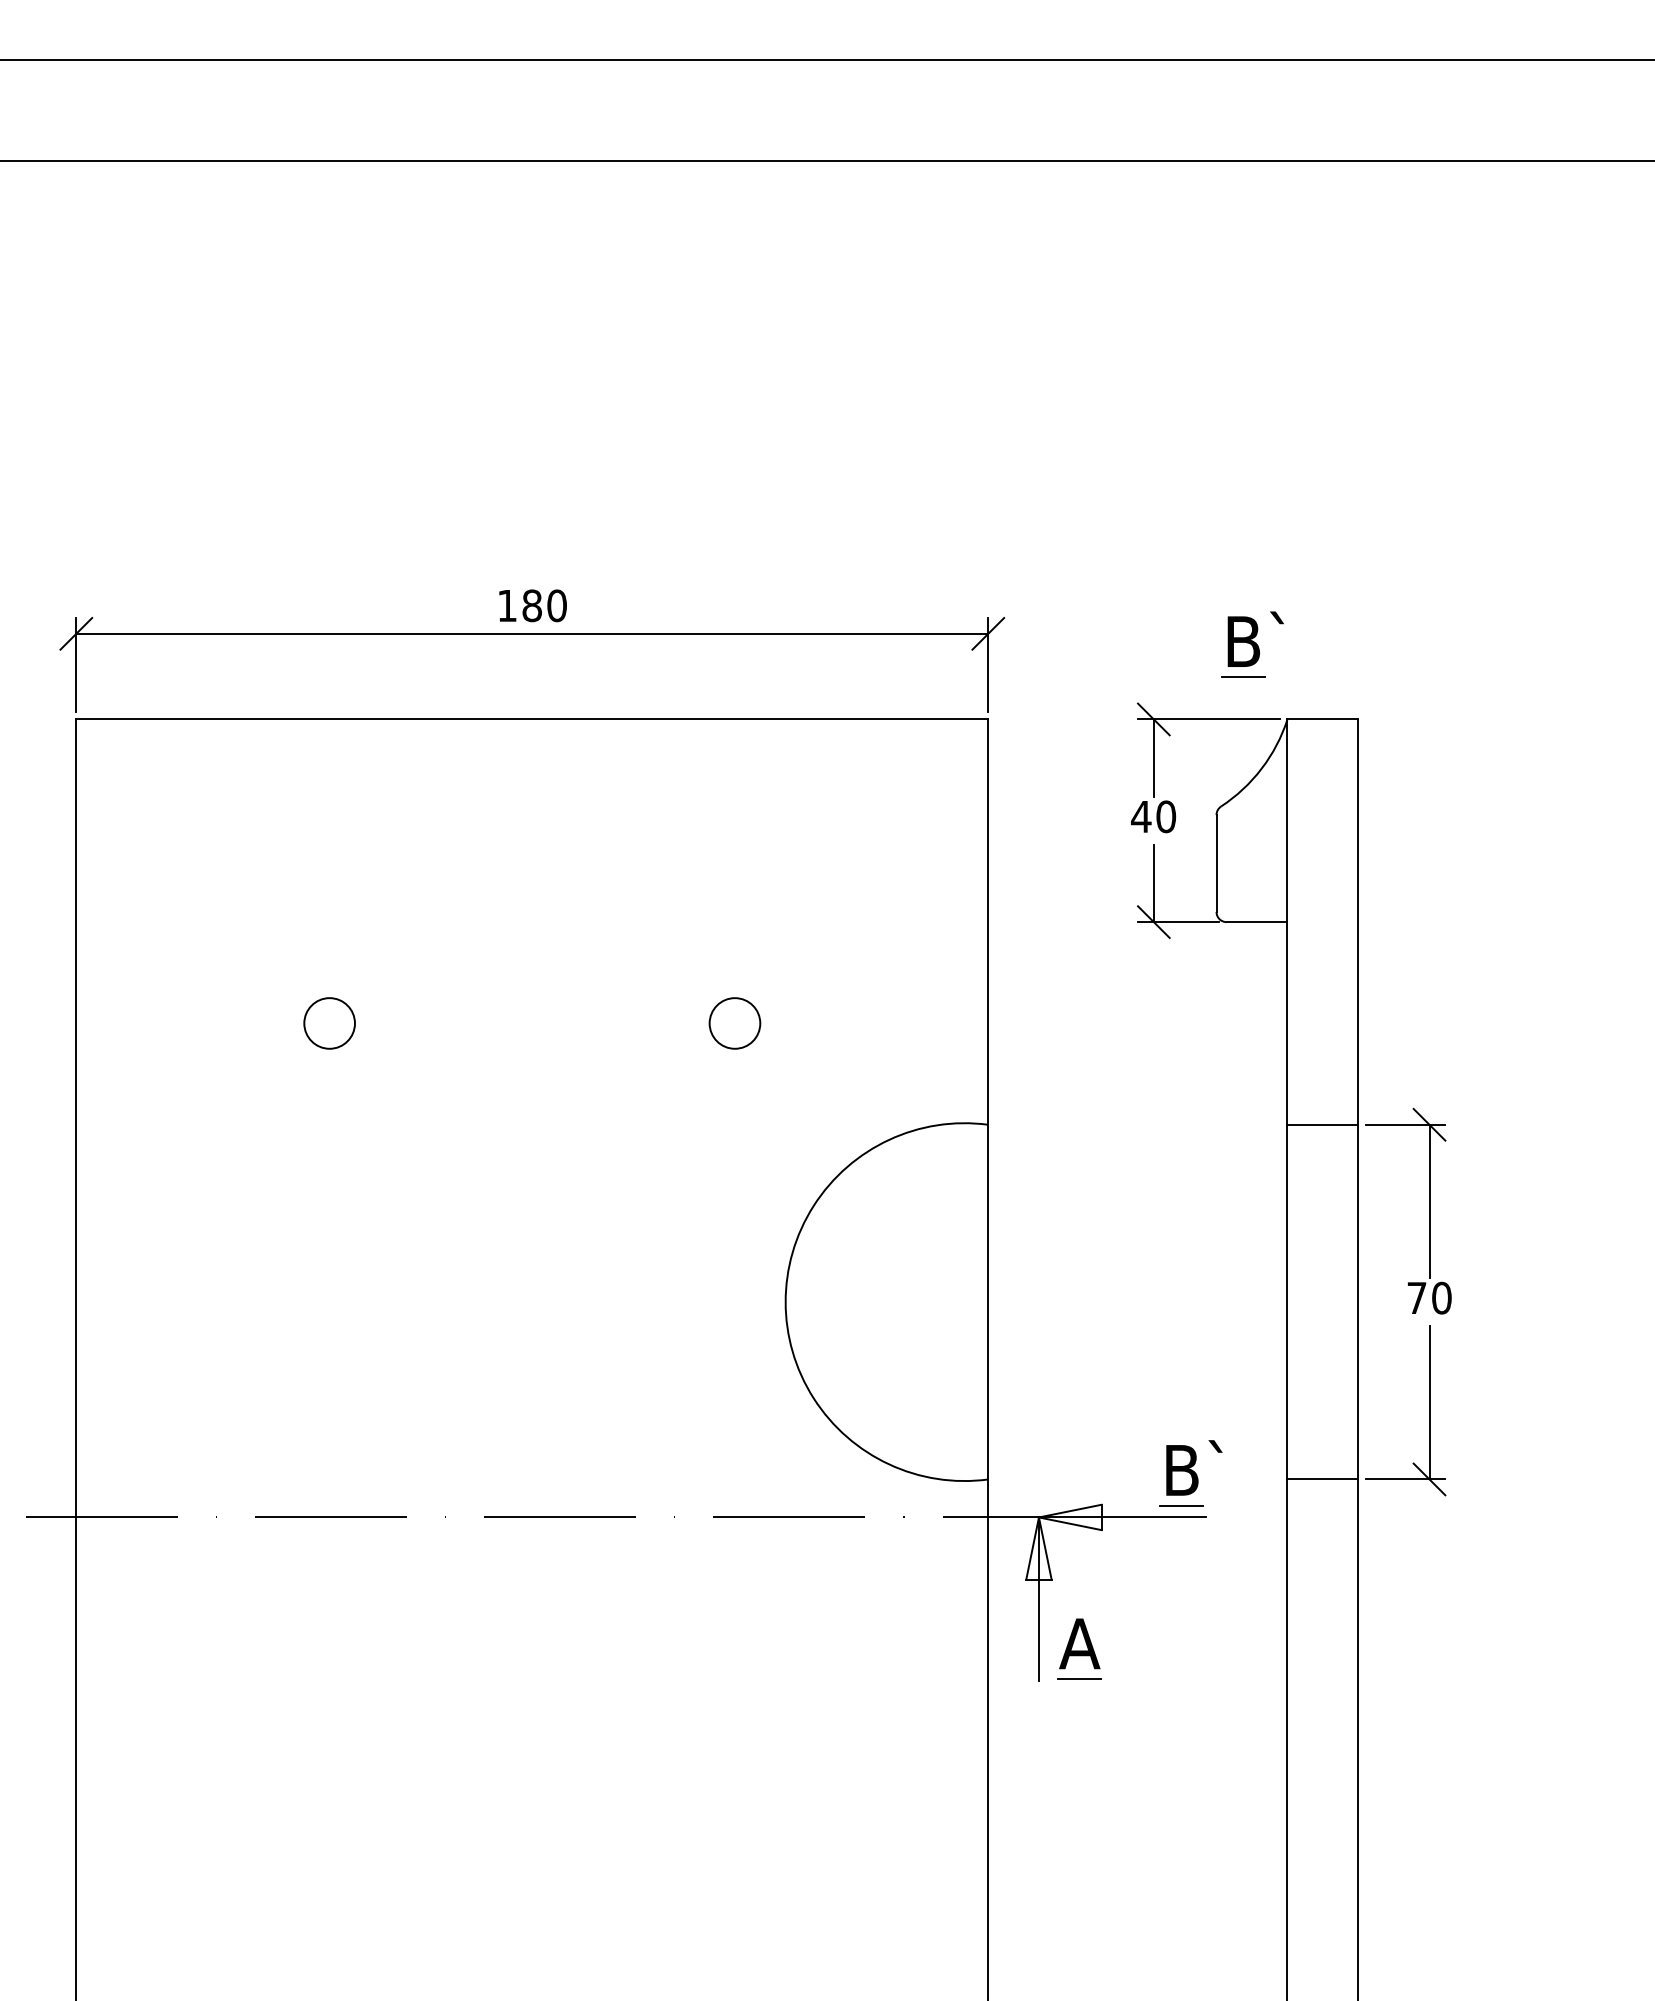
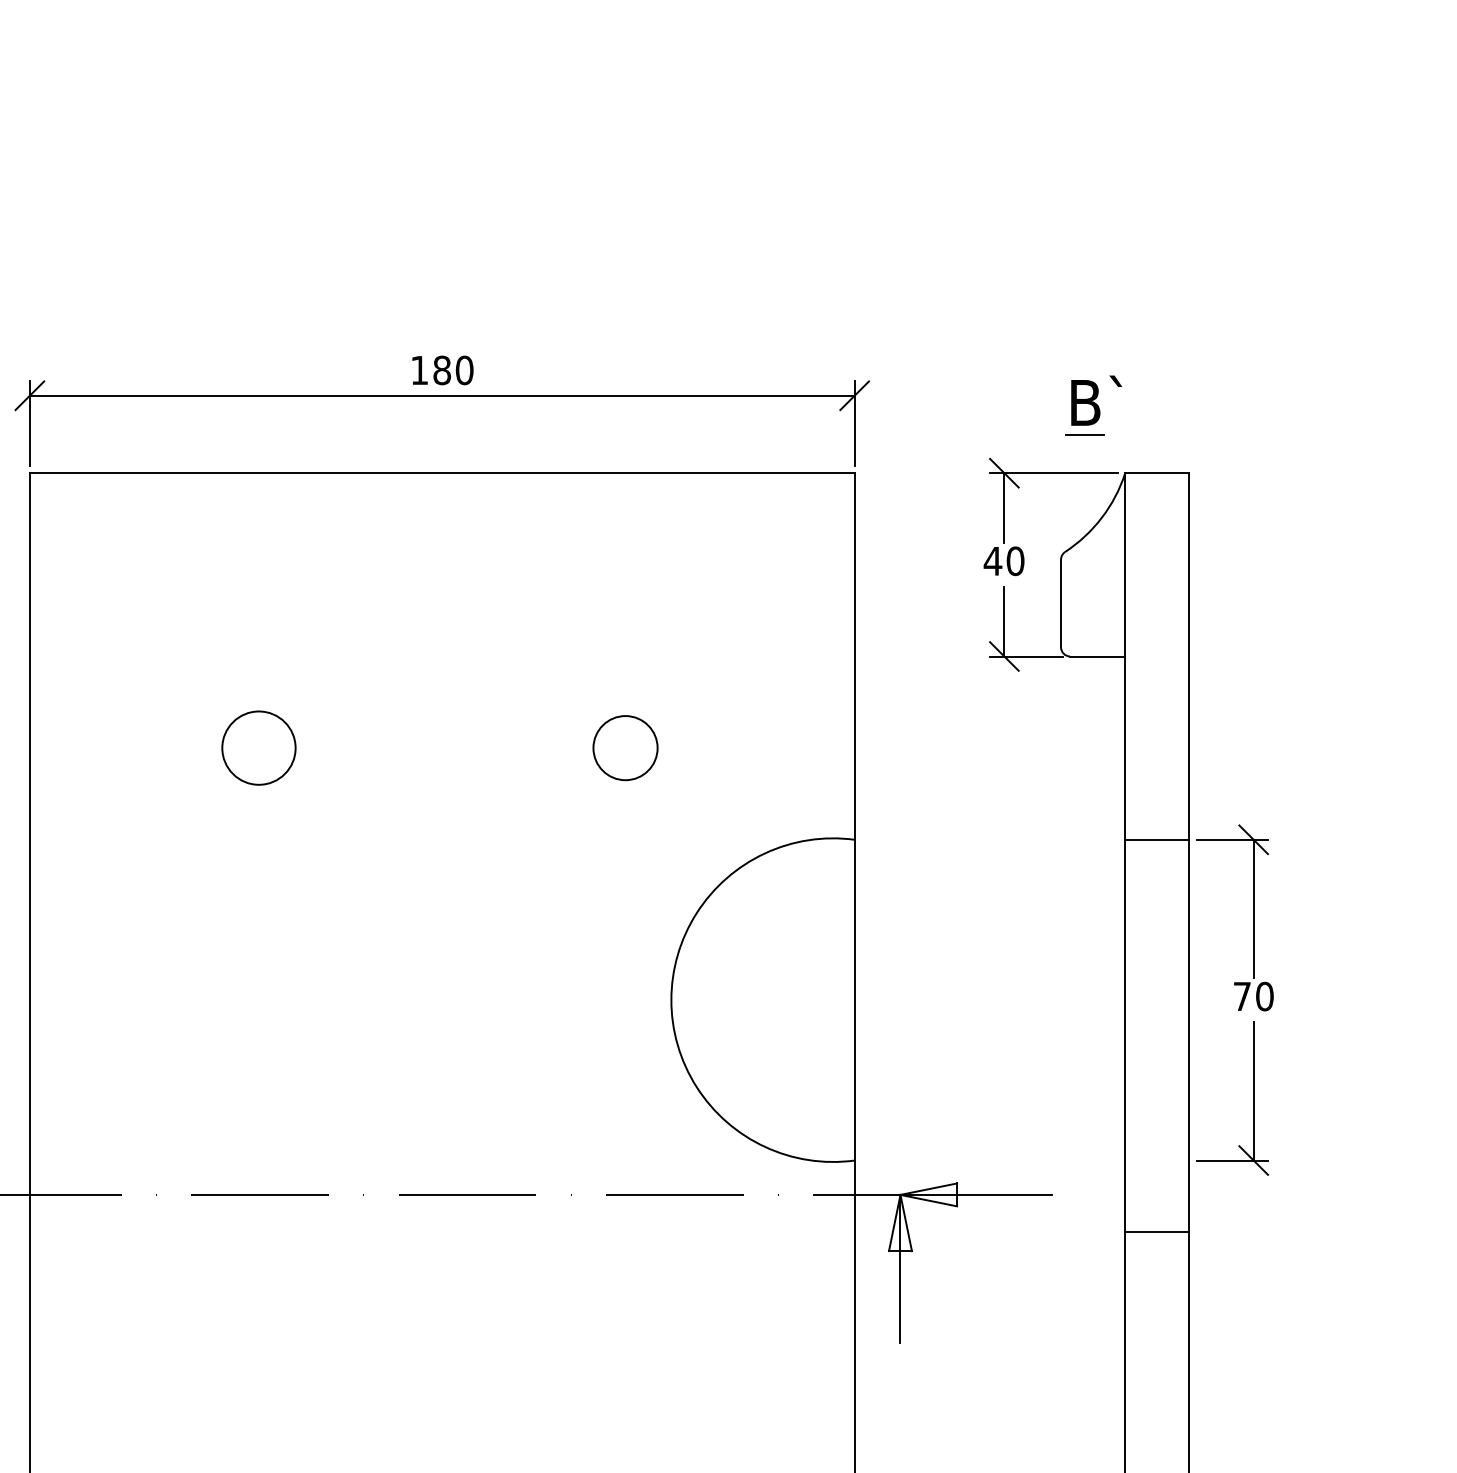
circle: (329, 1023) -> (258, 748), size x1.6
circle: (734, 1023) -> (625, 748), size x1.4
part: (1190, 1473) -> (1037, 1155), removed
line: (1322, 1479) -> (1156, 1232), moved
part: (1079, 1648) -> (937, 1313), removed

